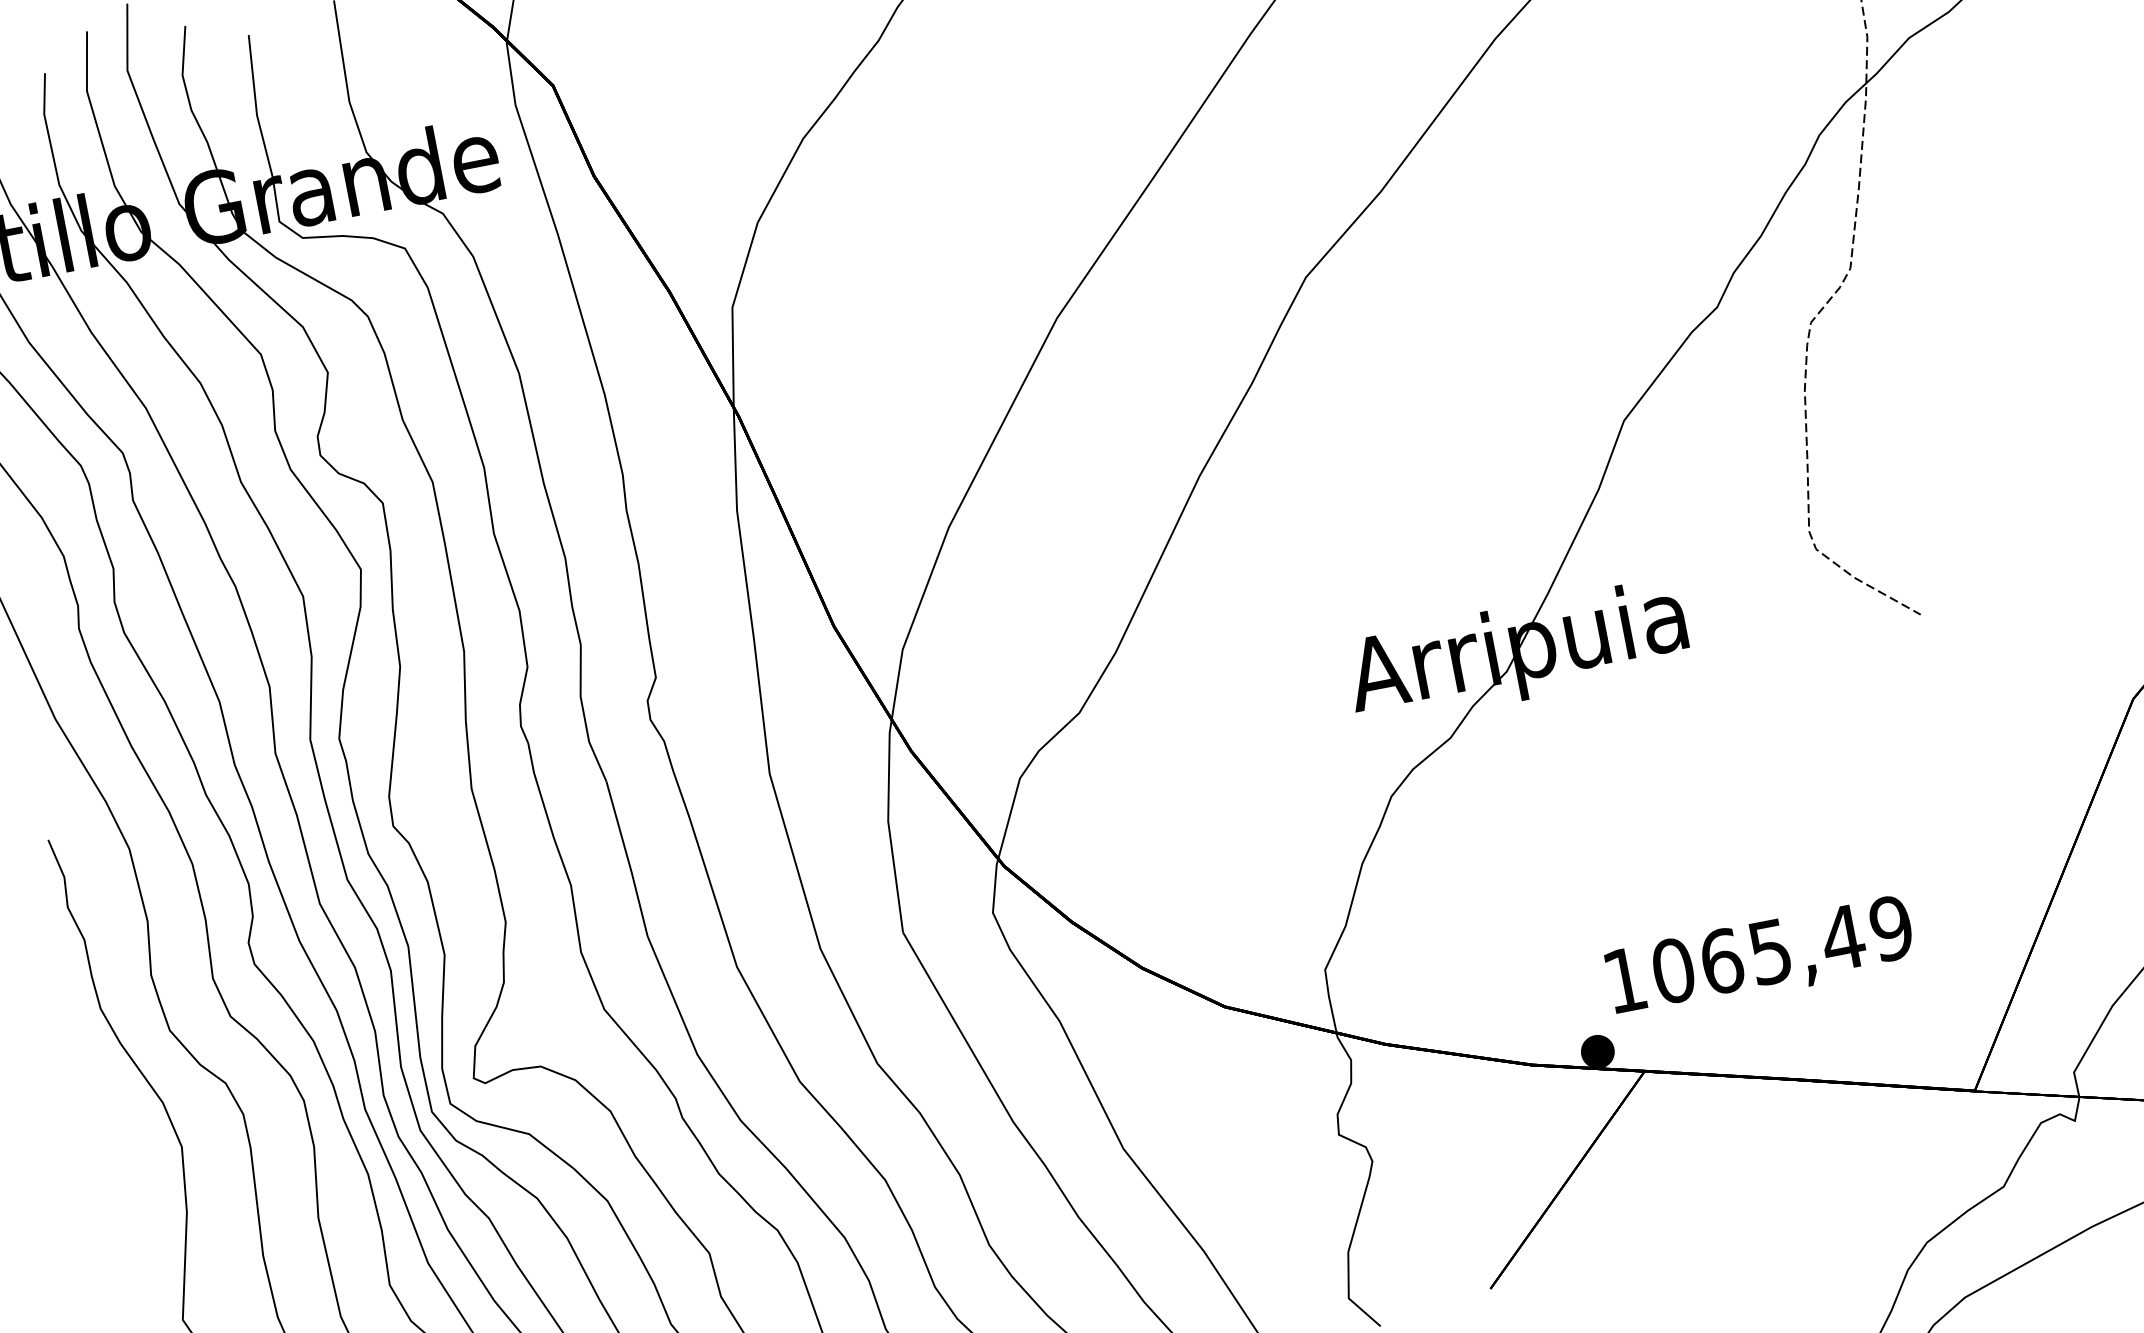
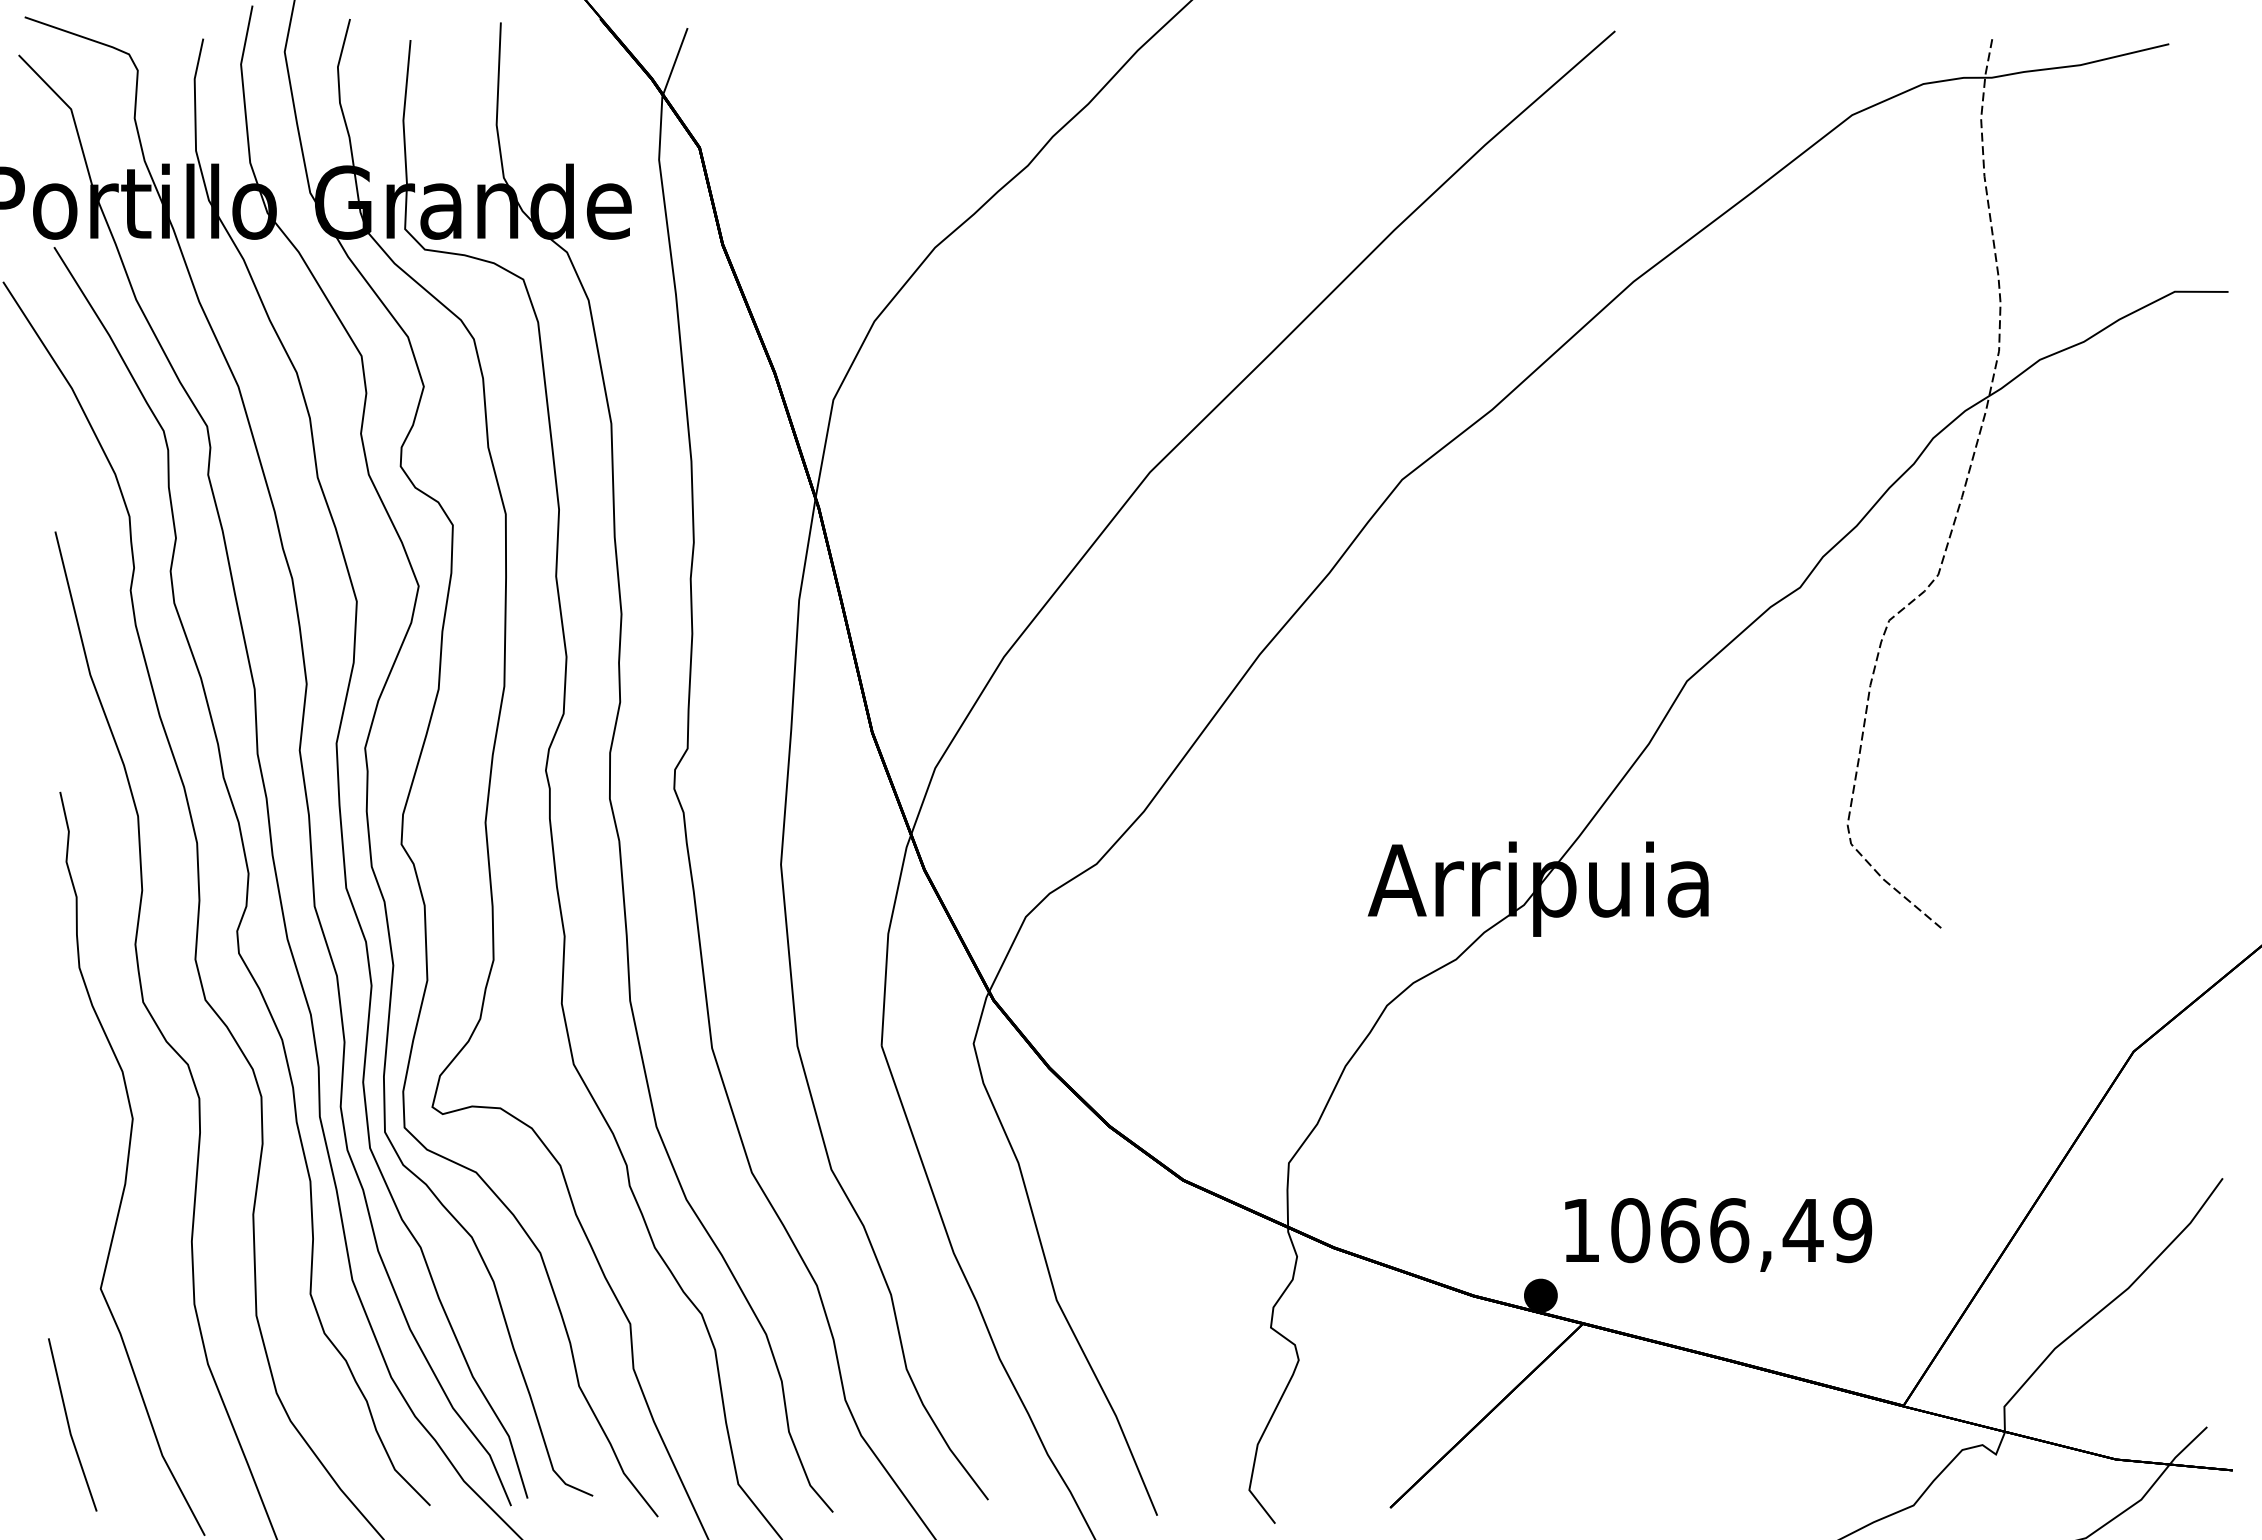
text: (1770, 951) -> (1729, 1230), 1065,49 -> 1066,49

